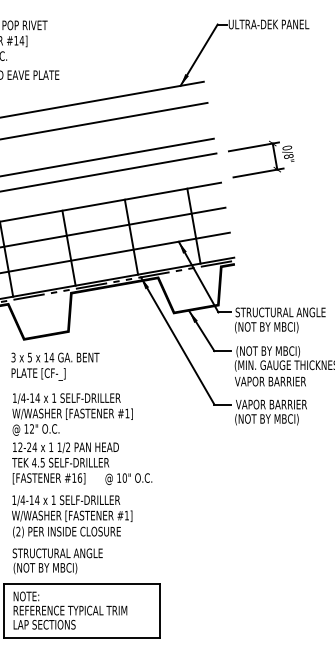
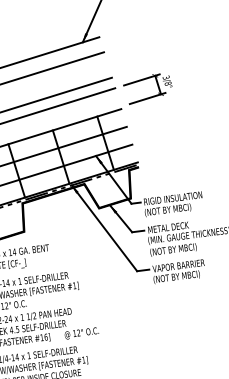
text: (286, 147) -> (165, 77), 0/8" -> 3/8"
text: (280, 312) -> (176, 198), STRUCTURAL ANGLE -> RIGID INSULATION
text: (267, 351) -> (170, 227), (NOT BY MBCI) -> METAL DECK
text: (270, 381) -> (175, 249), VAPOR BARRIER -> (NOT BY MBCI)
text: (124, 477) -> (78, 332), 10" -> 12"

